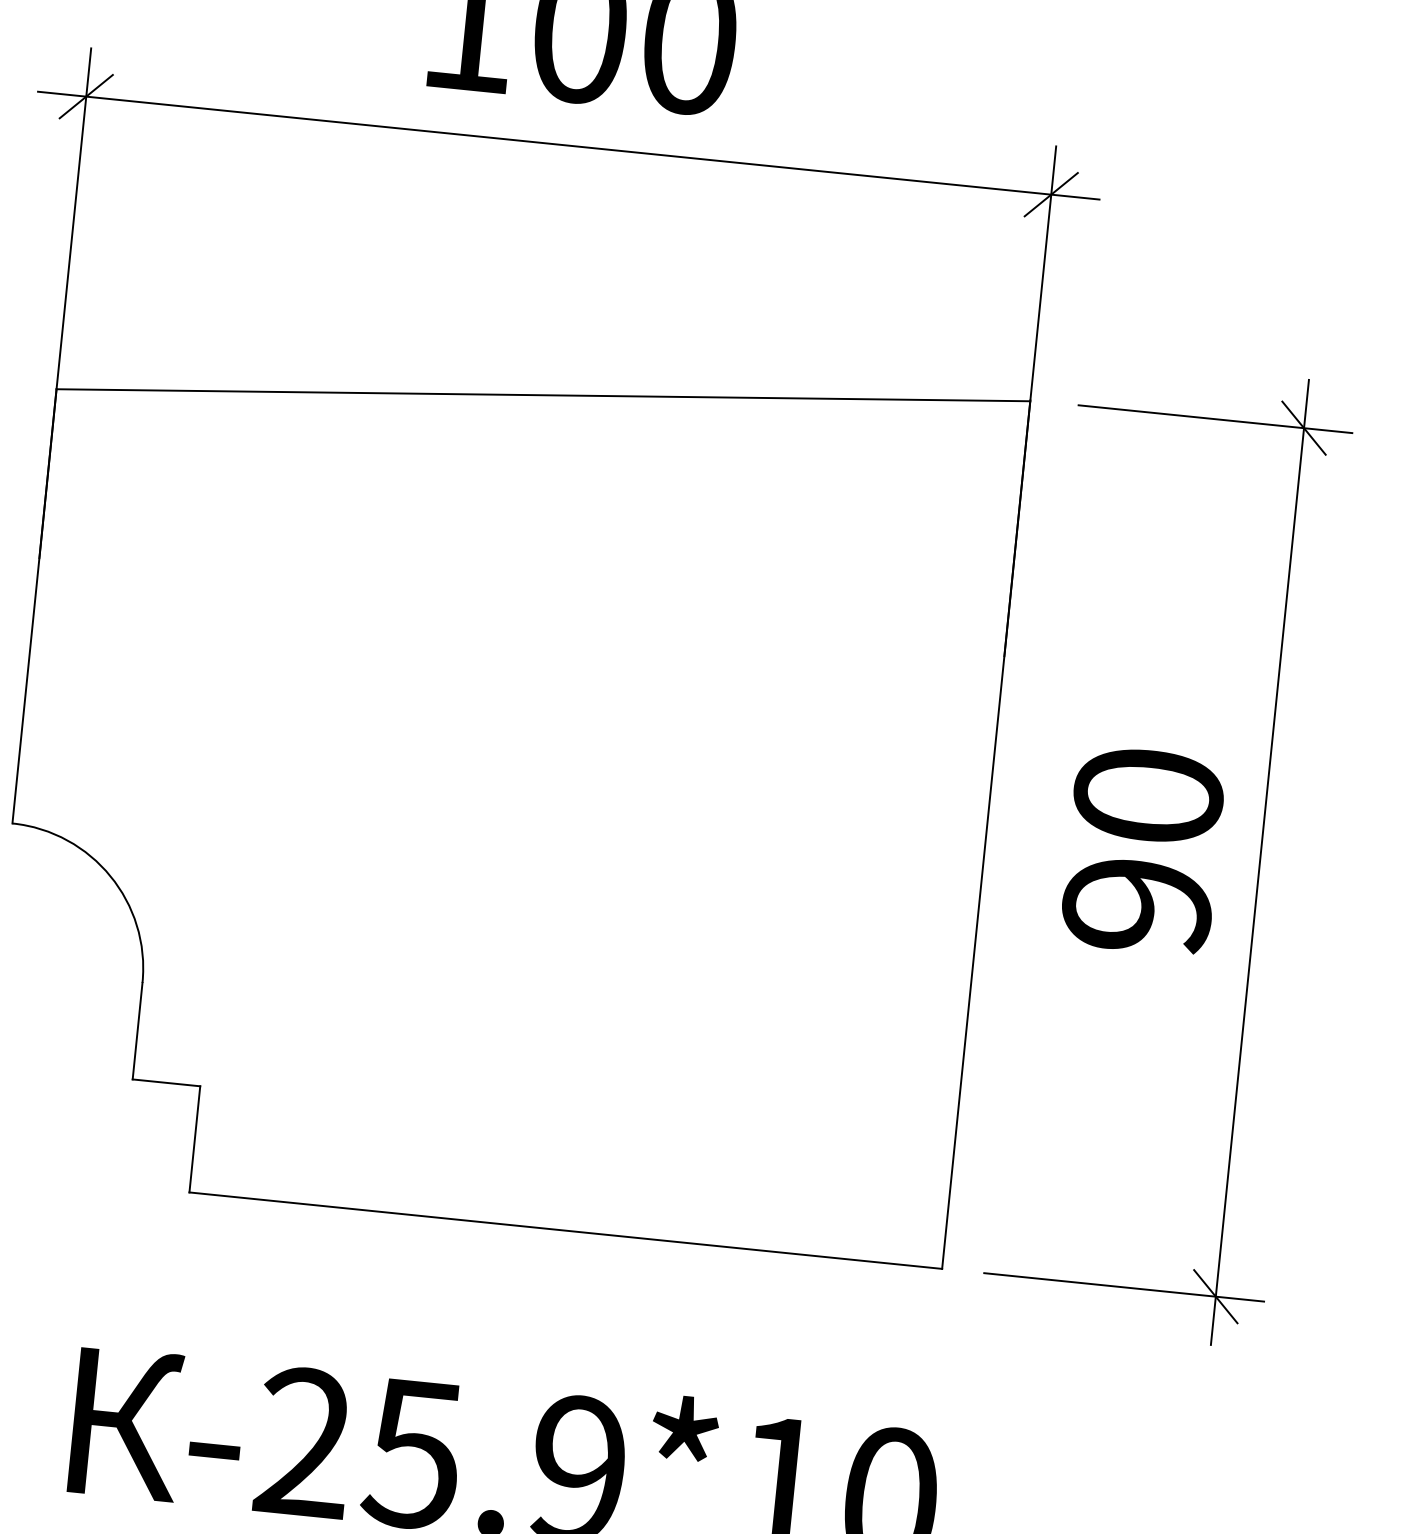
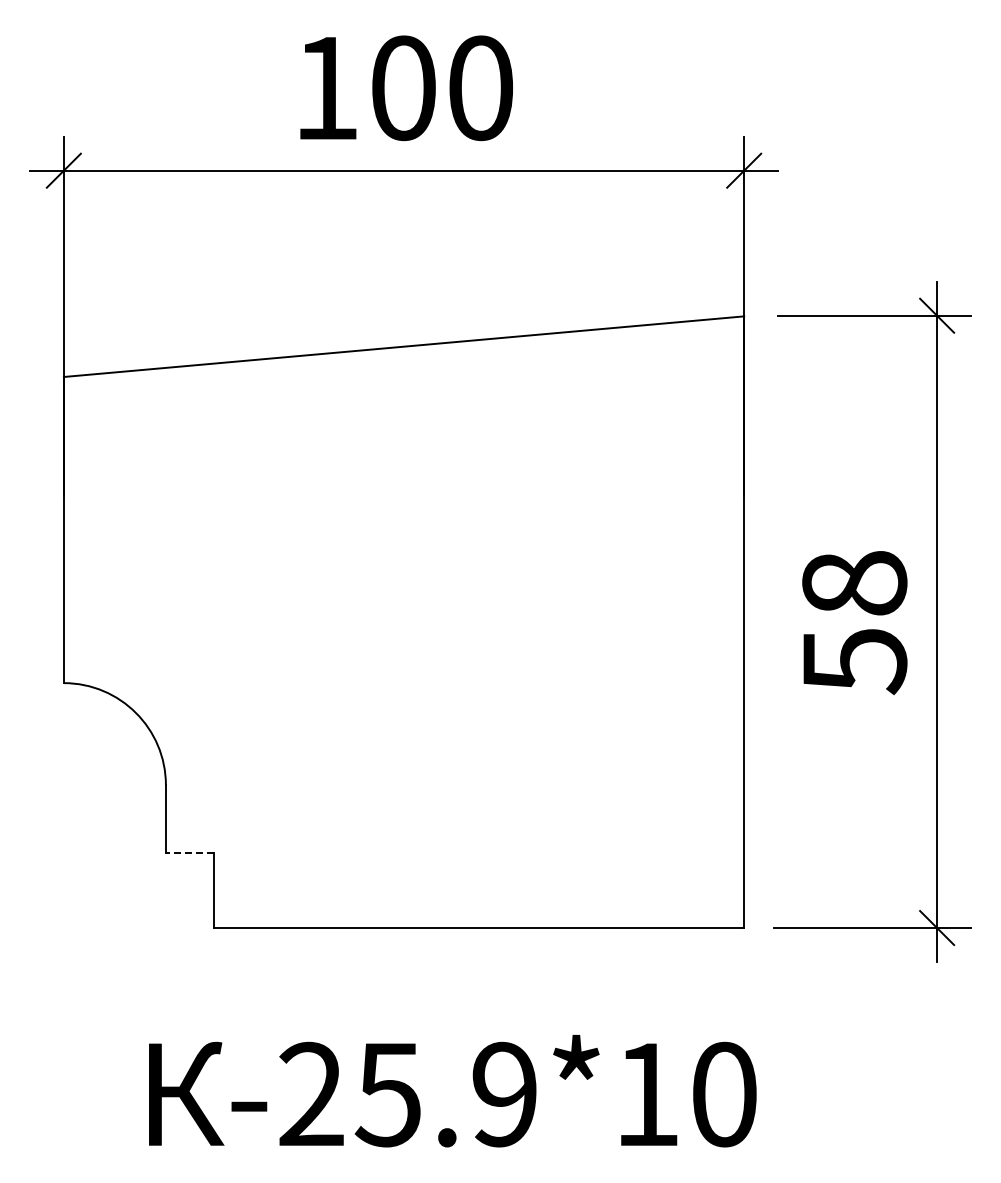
text: (1142, 852) -> (854, 623), 90 -> 58
line: (166, 1083) -> (189, 853), solid -> dashed

